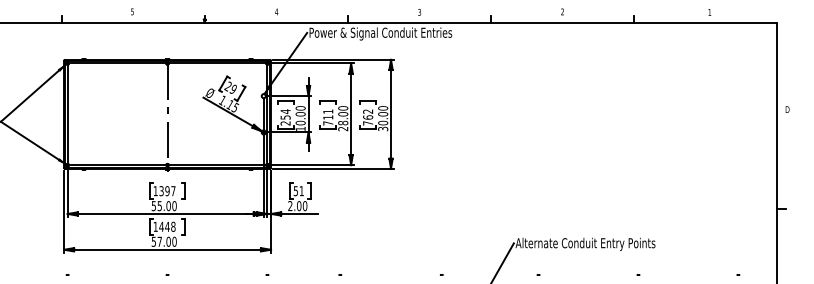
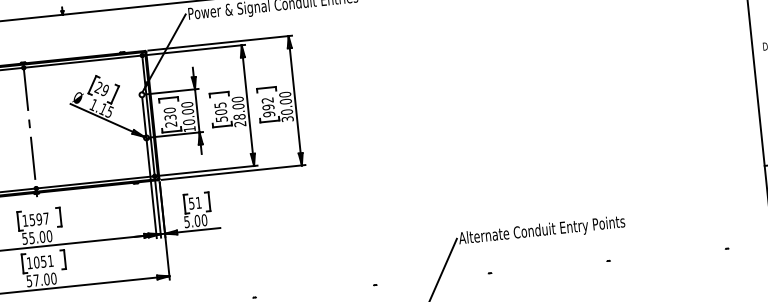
text: (285, 114) -> (169, 113), 254 -> 230
text: (328, 117) -> (221, 112), 711 -> 505
text: (368, 120) -> (269, 110), 762 -> 992
text: (161, 190) -> (32, 219), 1397 -> 1597
text: (290, 206) -> (187, 222), 2.00 -> 5.00
text: (167, 226) -> (43, 261), 1448 -> 1051

